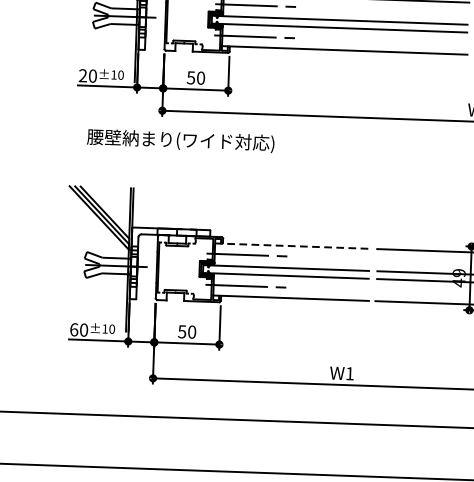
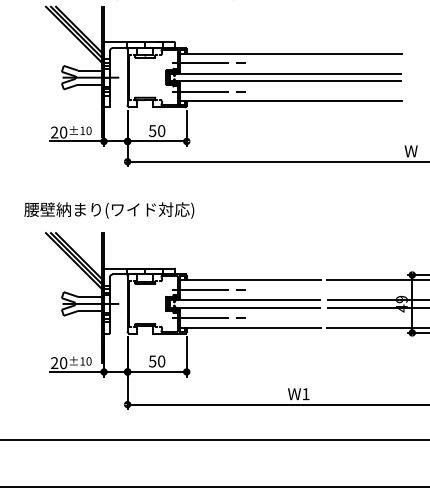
text: (181, 140) -> (109, 210), moved
line: (293, 246) -> (250, 280), dashed -> solid
text: (74, 330) -> (54, 363), 60 -> 20

